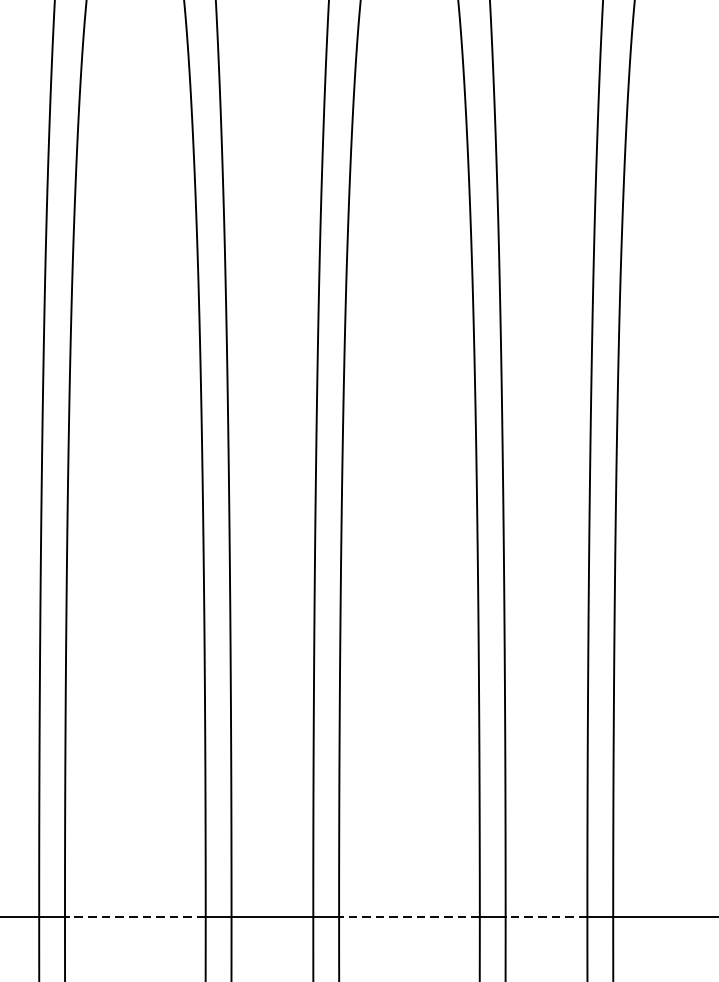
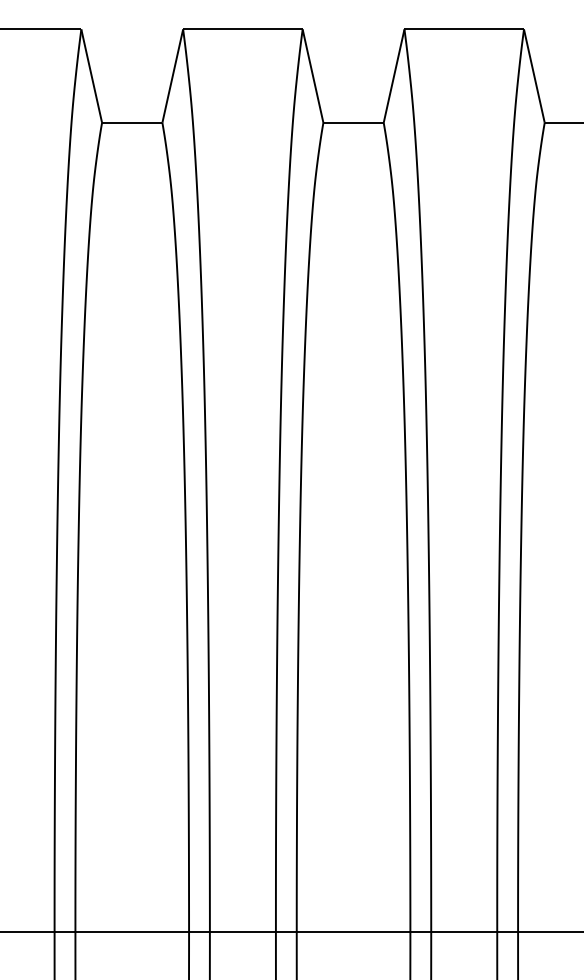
line: (135, 916) -> (132, 931), dashed -> solid
line: (409, 916) -> (353, 931), dashed -> solid
line: (545, 916) -> (463, 931), dashed -> solid

